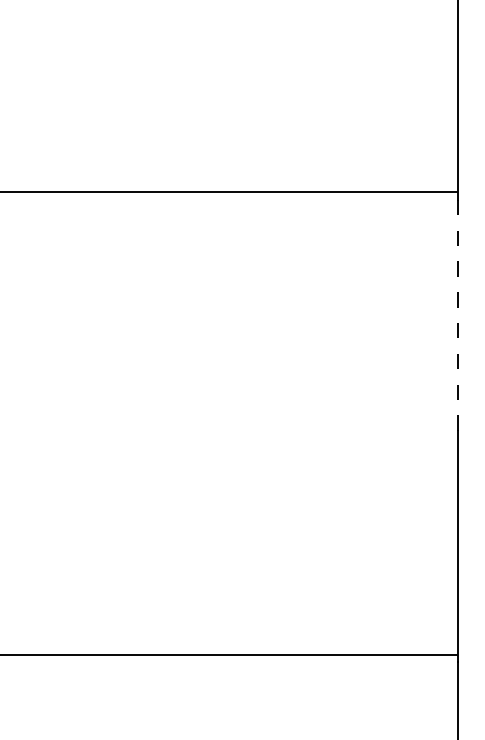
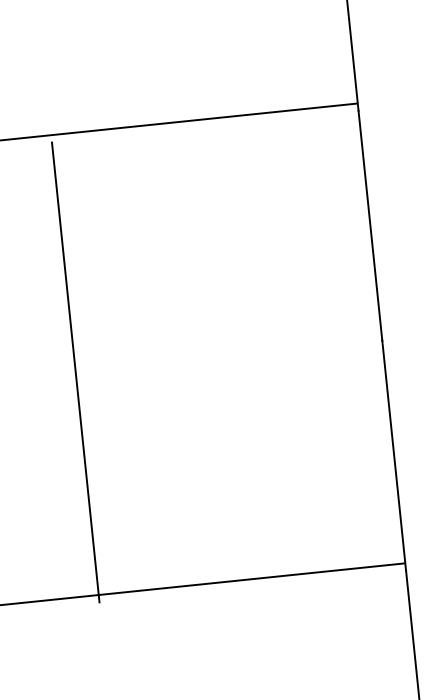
line: (457, 315) -> (370, 226), dashed -> solid
line: (149, 430) -> (75, 372), added

